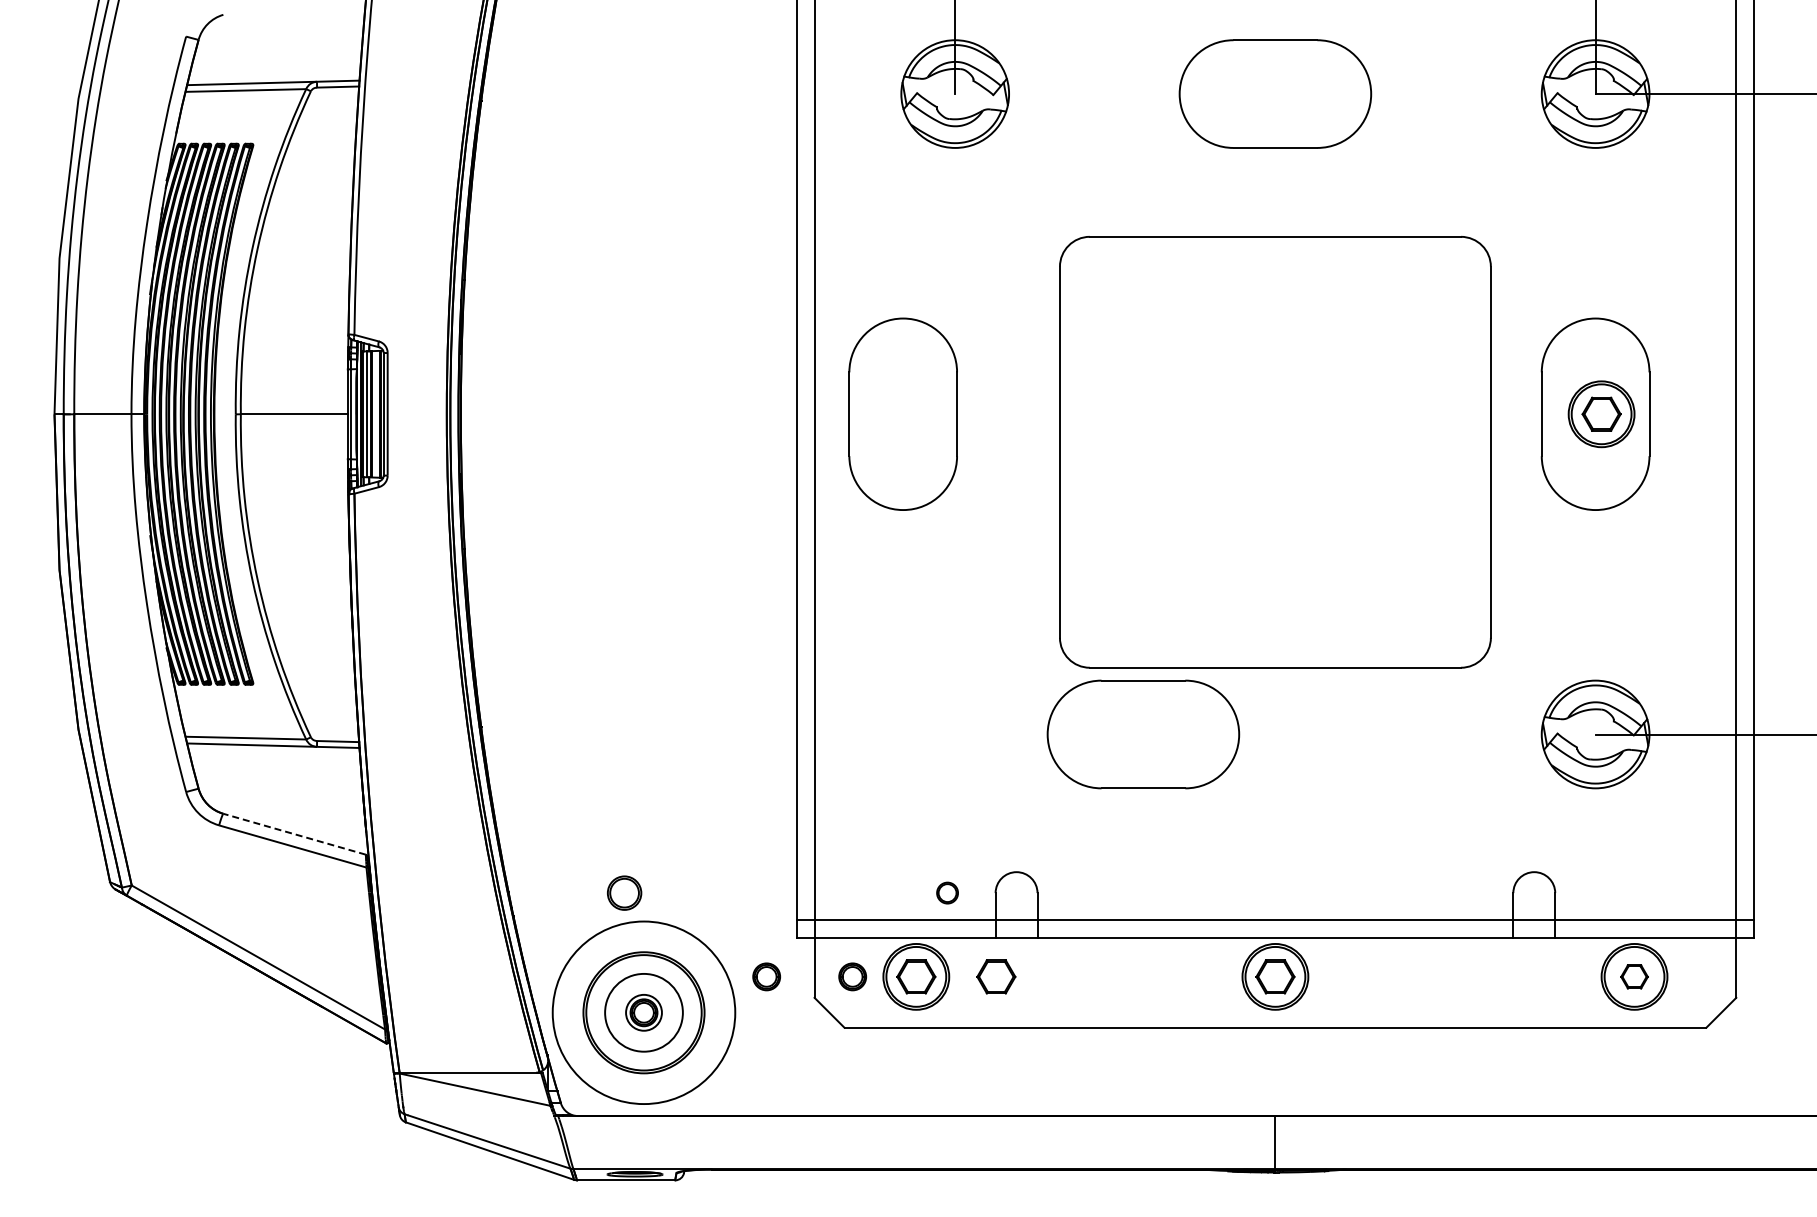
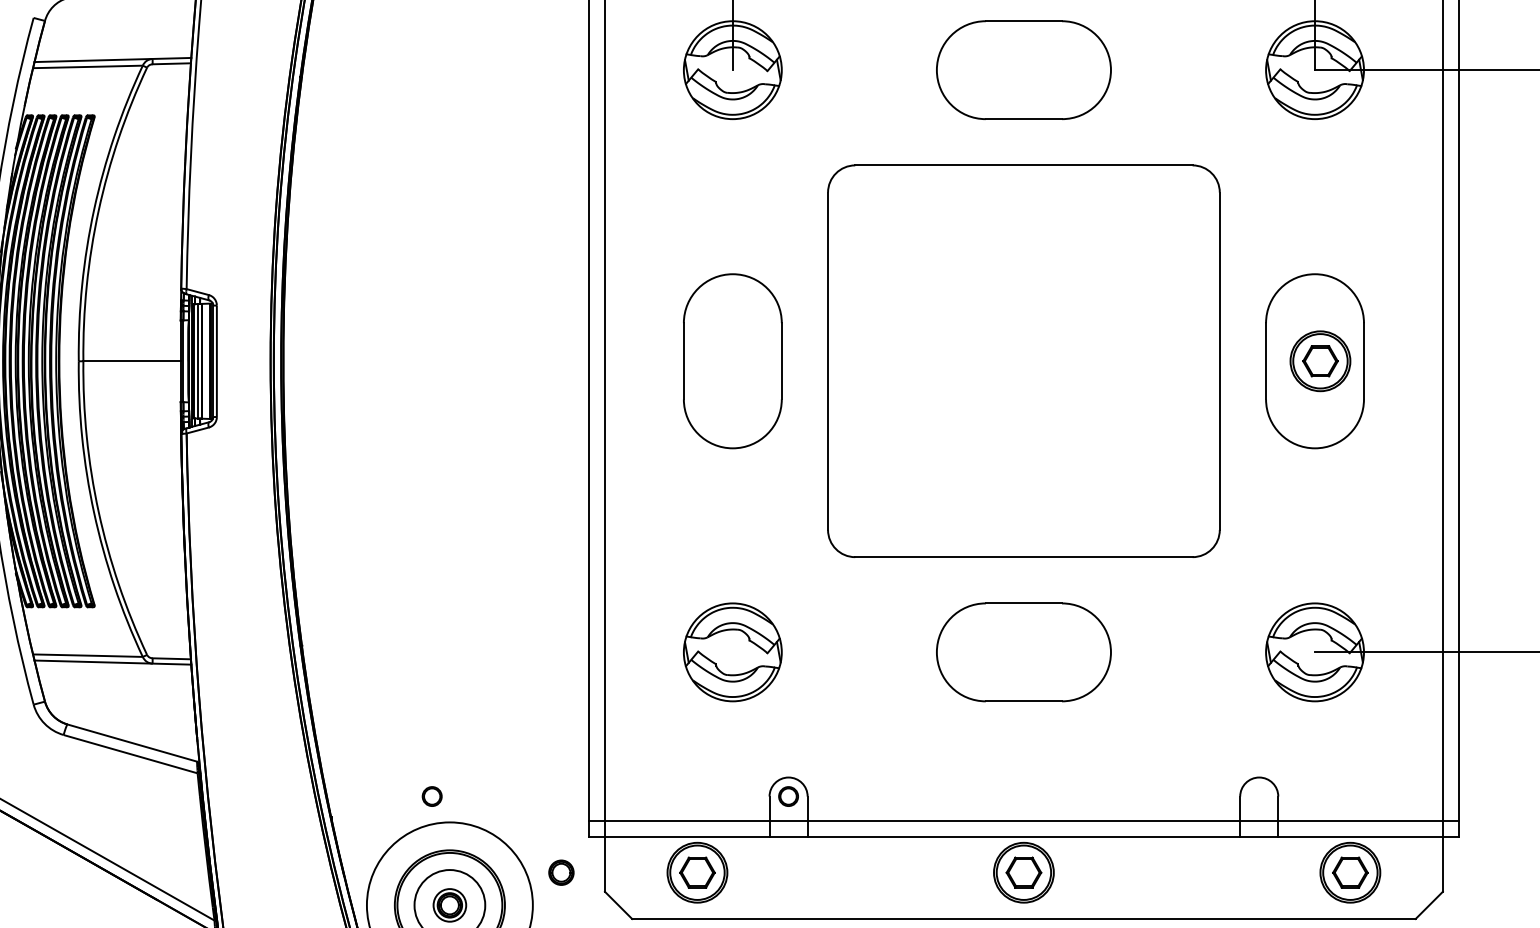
part: (902, 413) -> (732, 360), moved
part: (1275, 452) -> (1023, 361), moved
part: (954, 734) -> (732, 652), added
part: (1143, 734) -> (1023, 652), moved
line: (294, 834) -> (132, 743), dashed -> solid
part: (624, 892) -> (432, 796), size x0.62
part: (947, 892) -> (788, 796), moved
part: (852, 976) -> (639, 872), removed
part: (996, 976) -> (770, 872), removed
part: (1634, 976) -> (1350, 872), size x1.43

